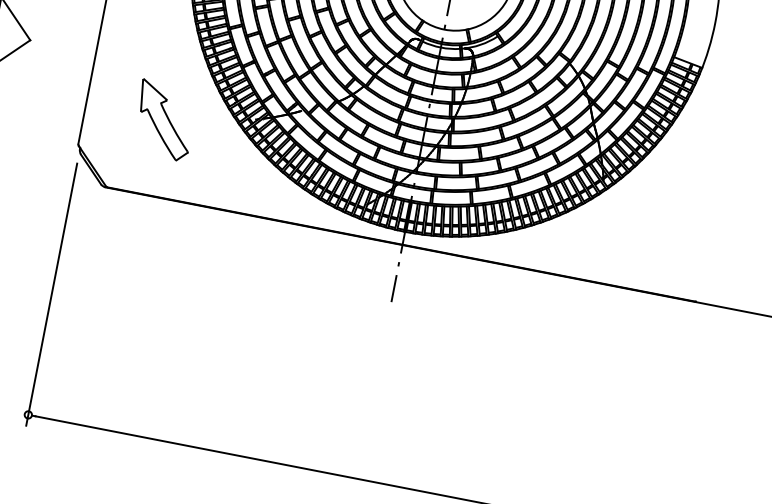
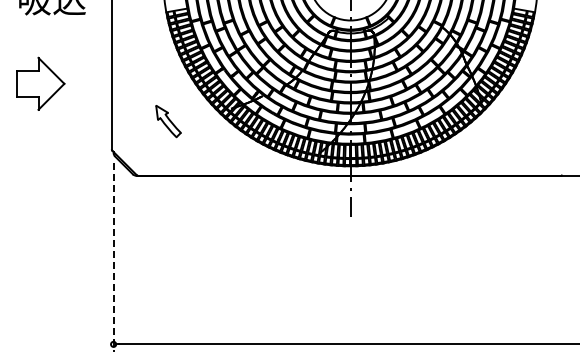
part: (164, 120) -> (168, 121), size x0.6
line: (51, 295) -> (113, 258), solid -> dashed

